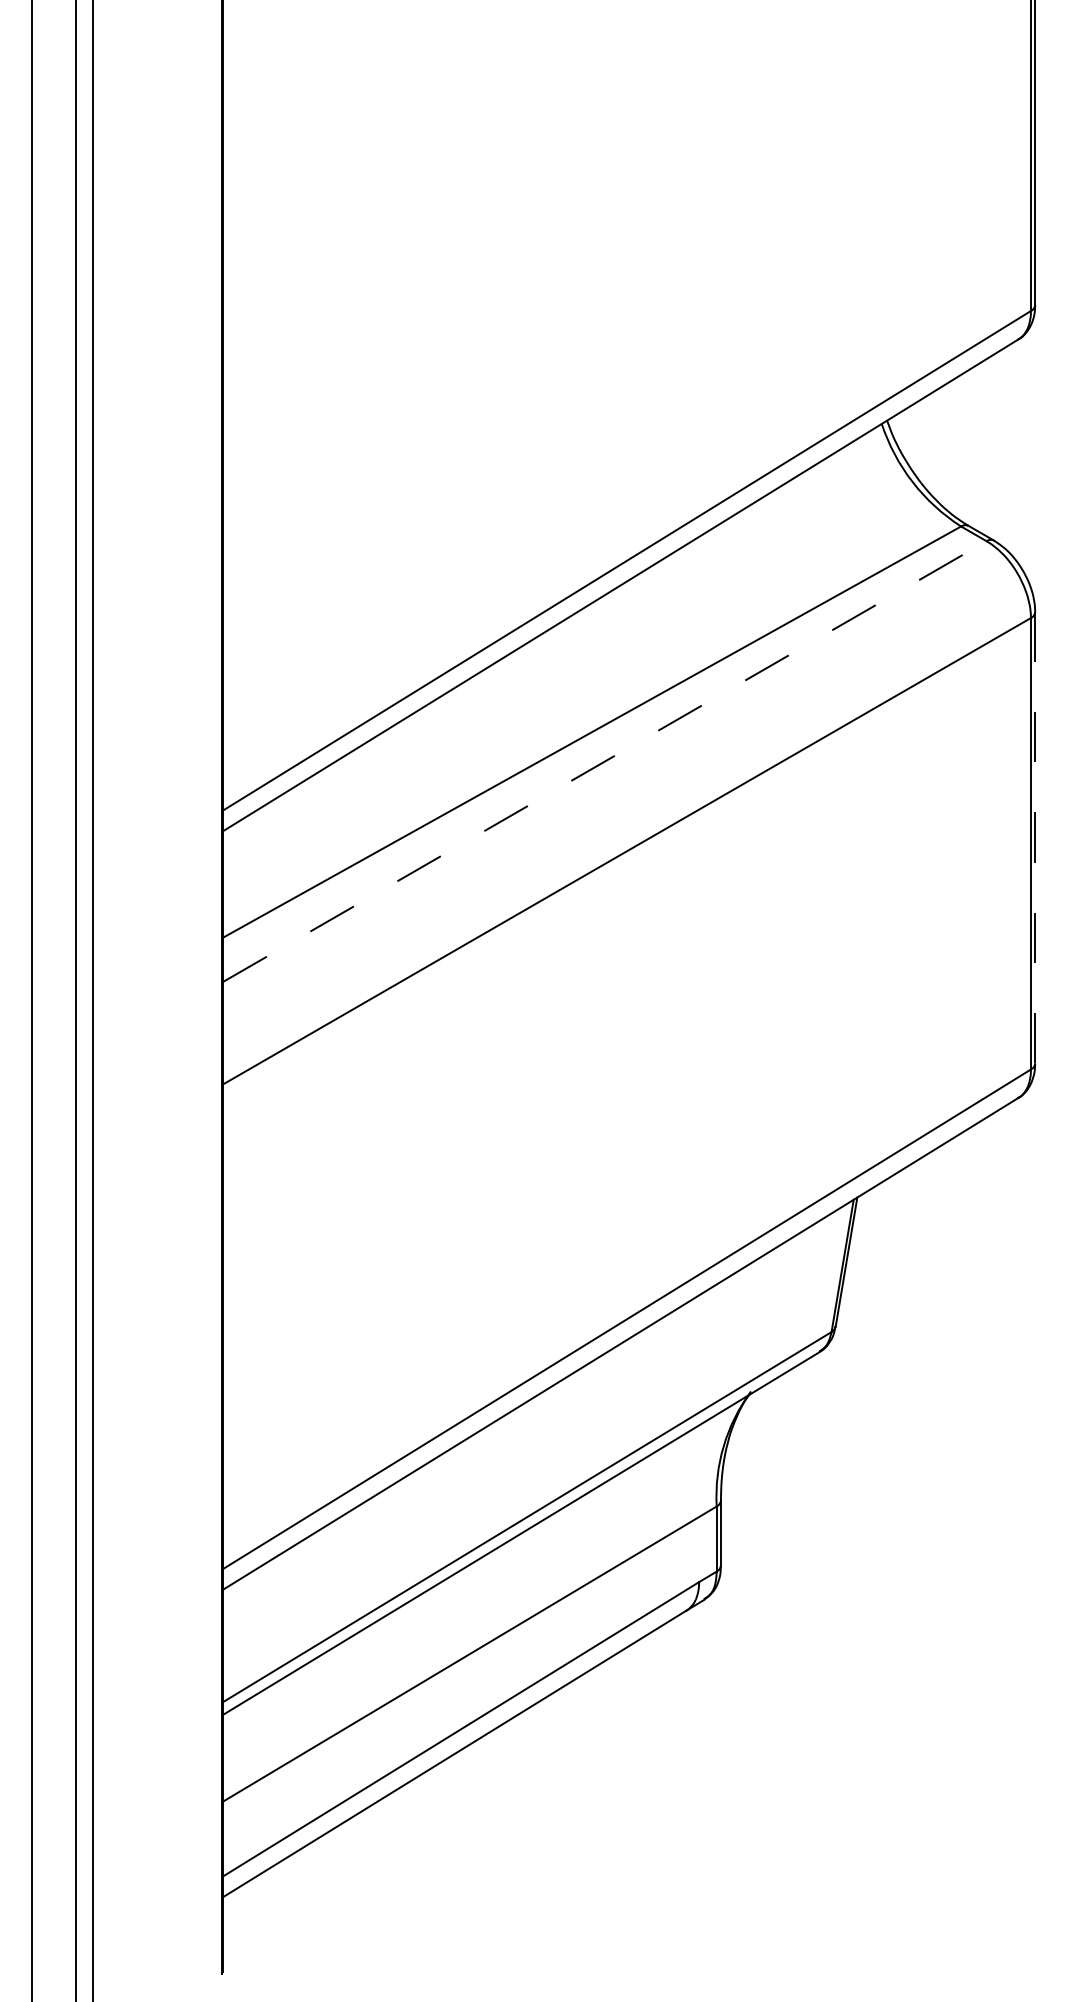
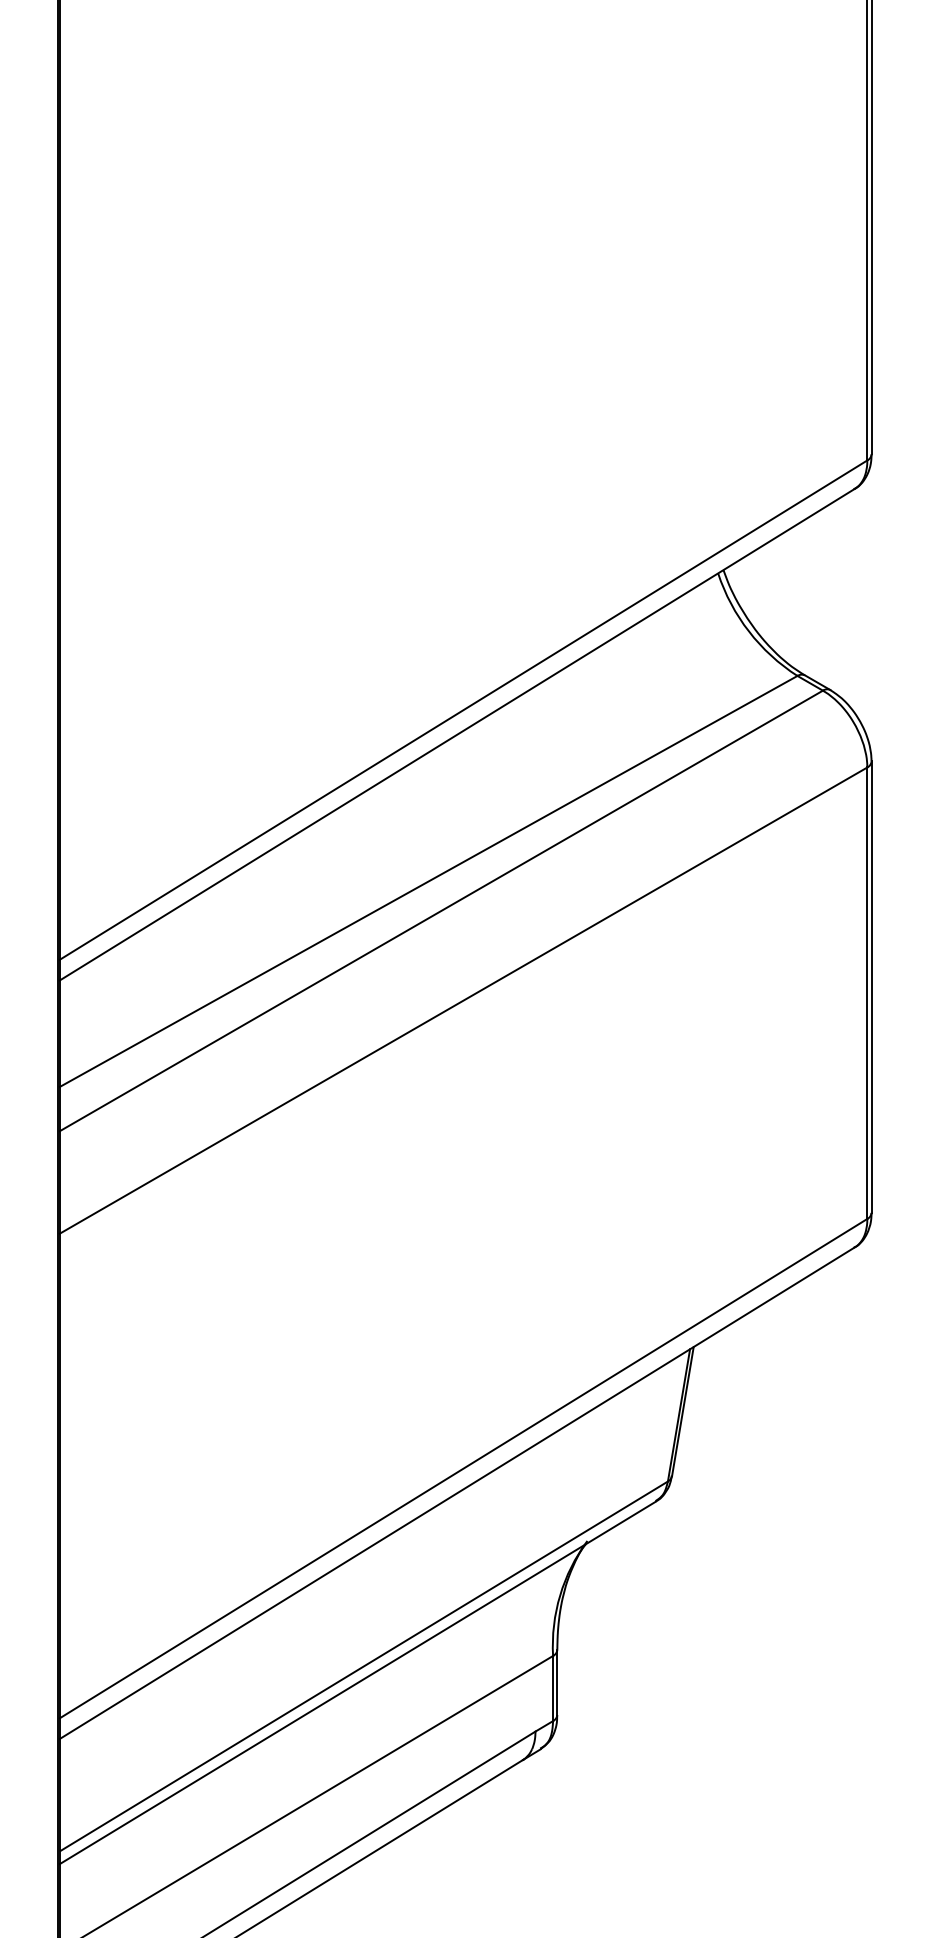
line: (604, 761) -> (440, 910), dashed -> solid
line: (1035, 837) -> (871, 986), dashed -> solid

